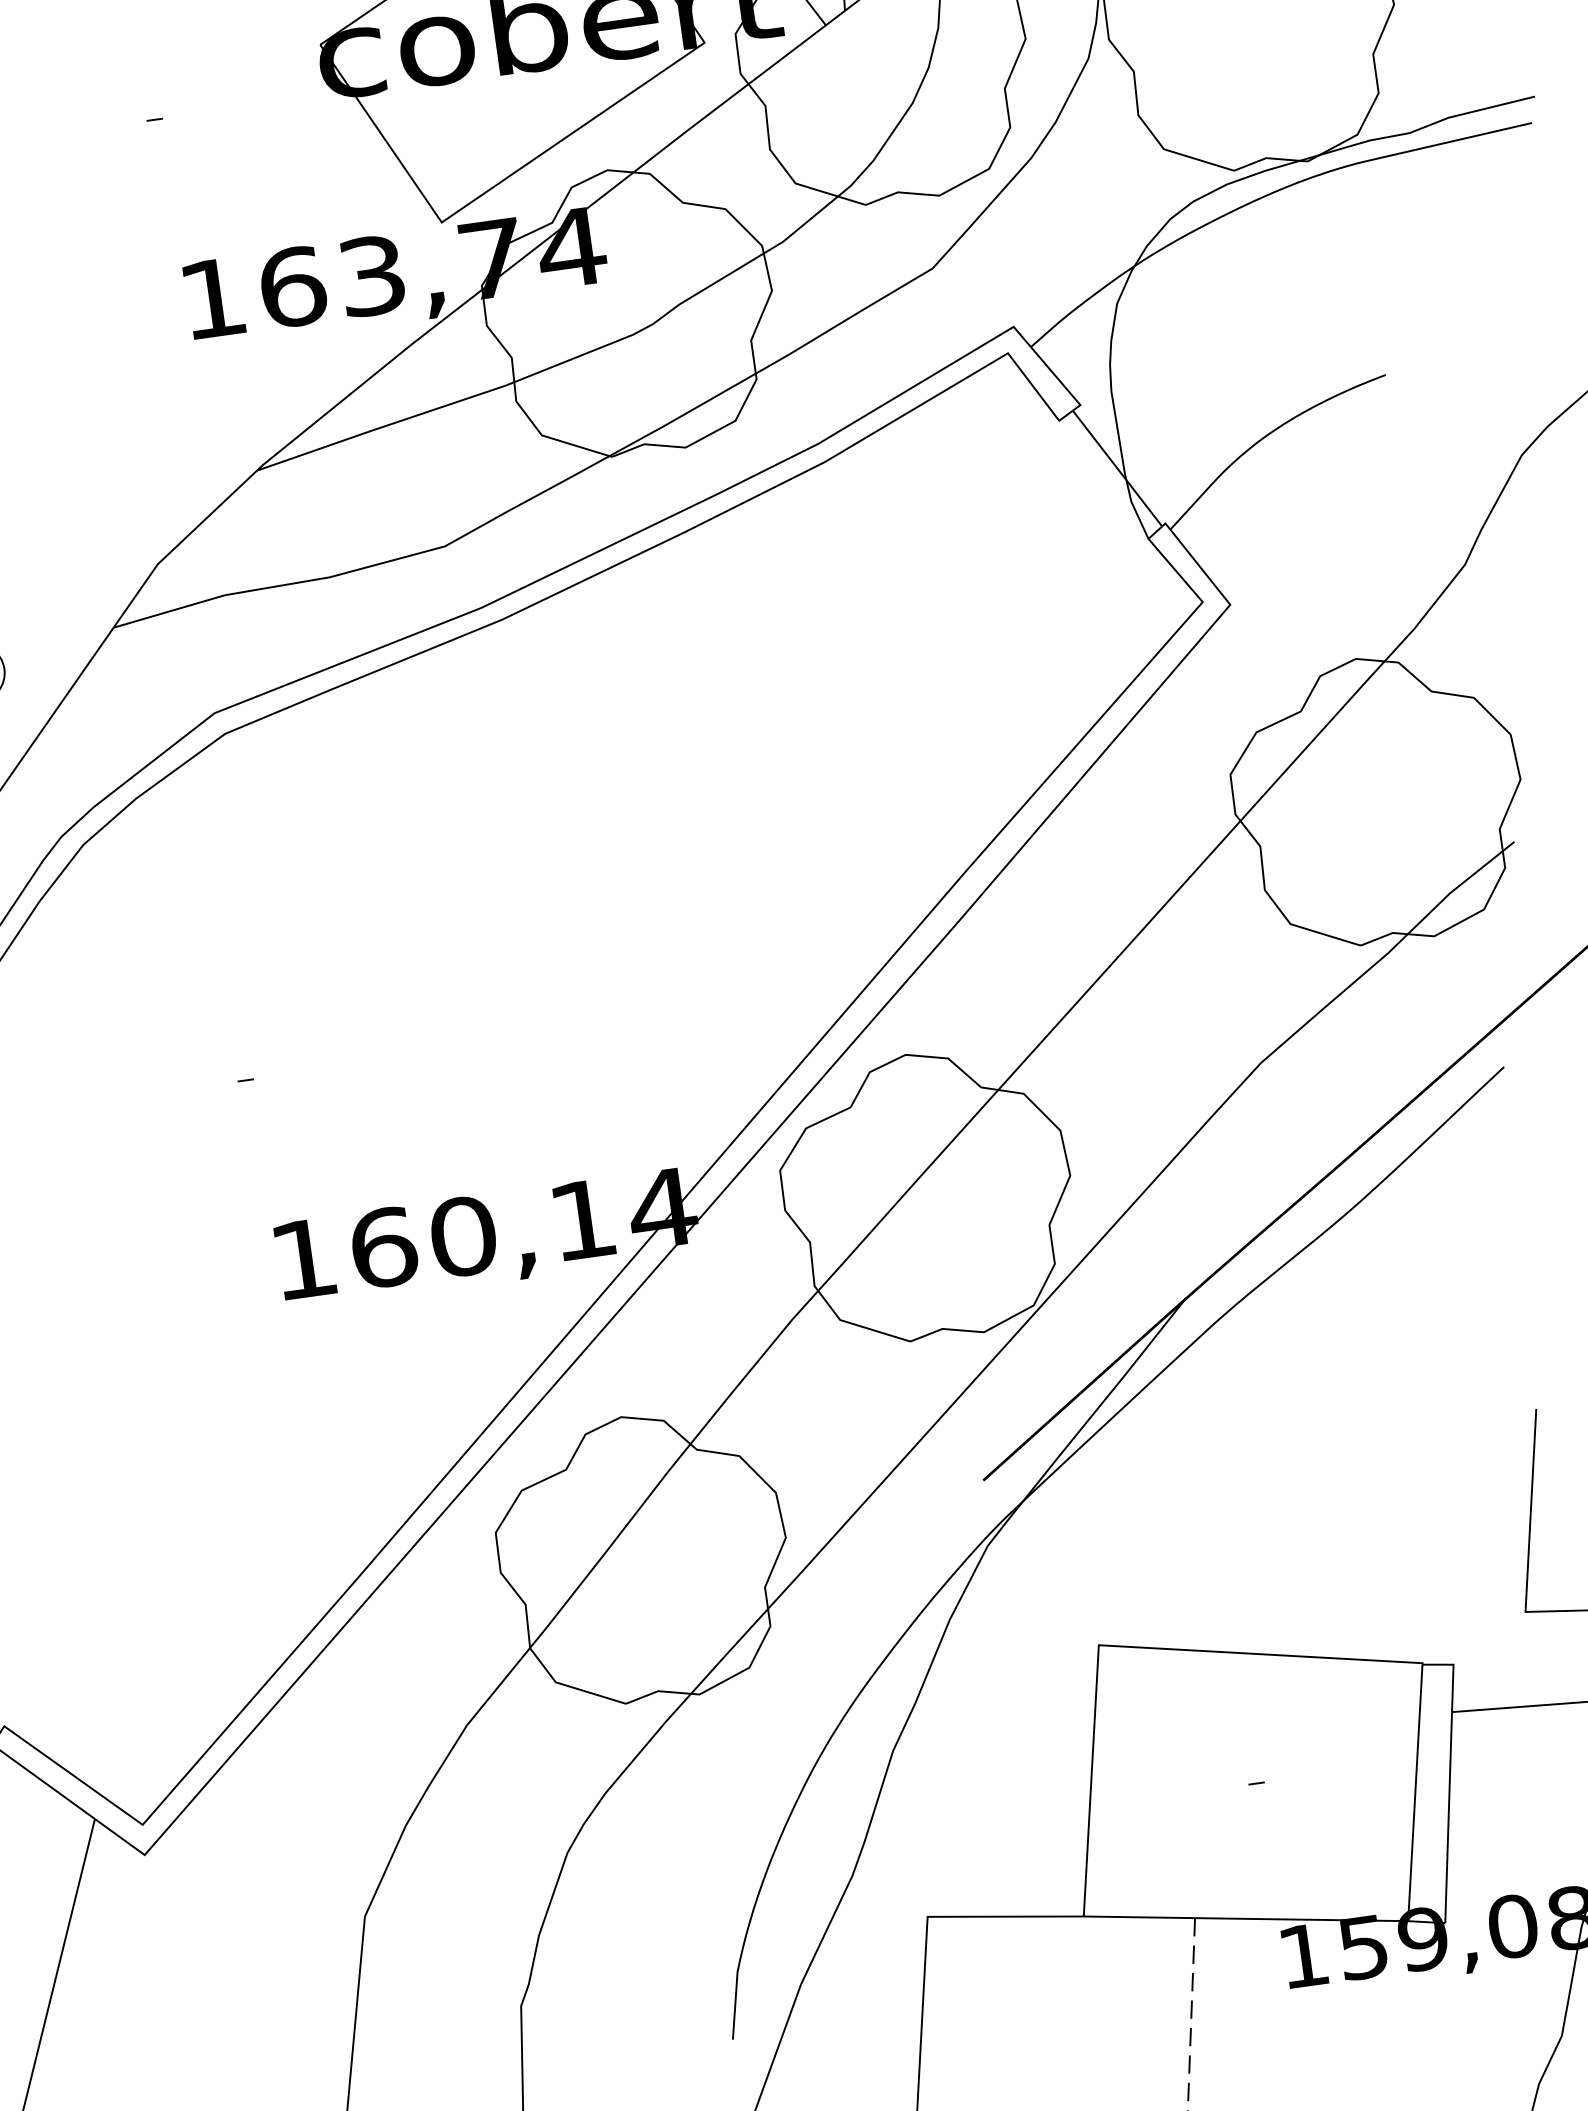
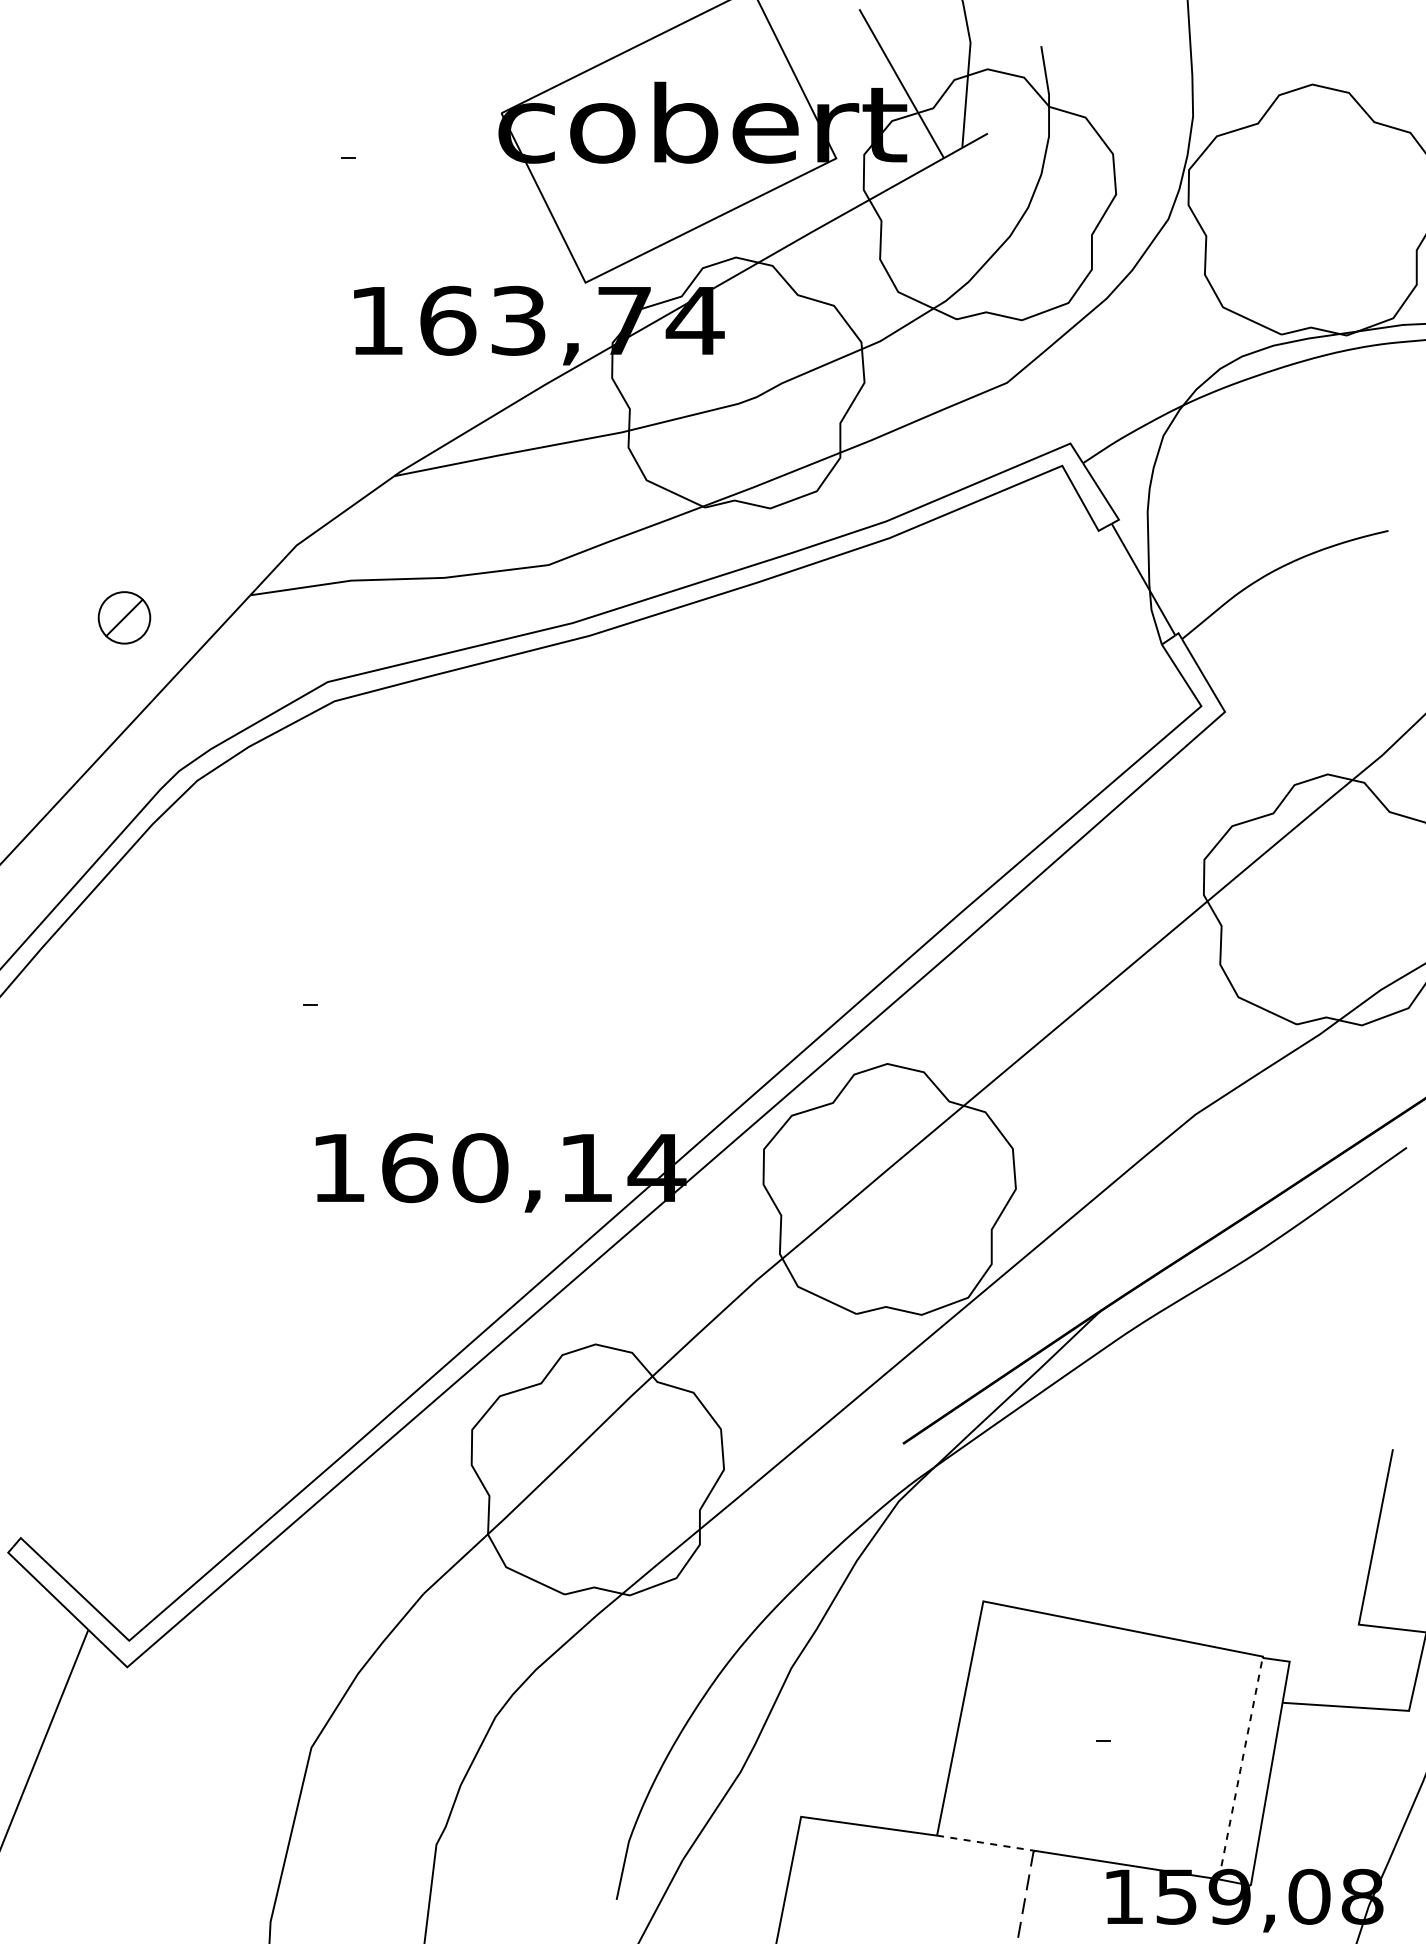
line: (1415, 1792) -> (1240, 1768), solid -> dashed
line: (1139, 1917) -> (985, 1843), solid -> dashed

